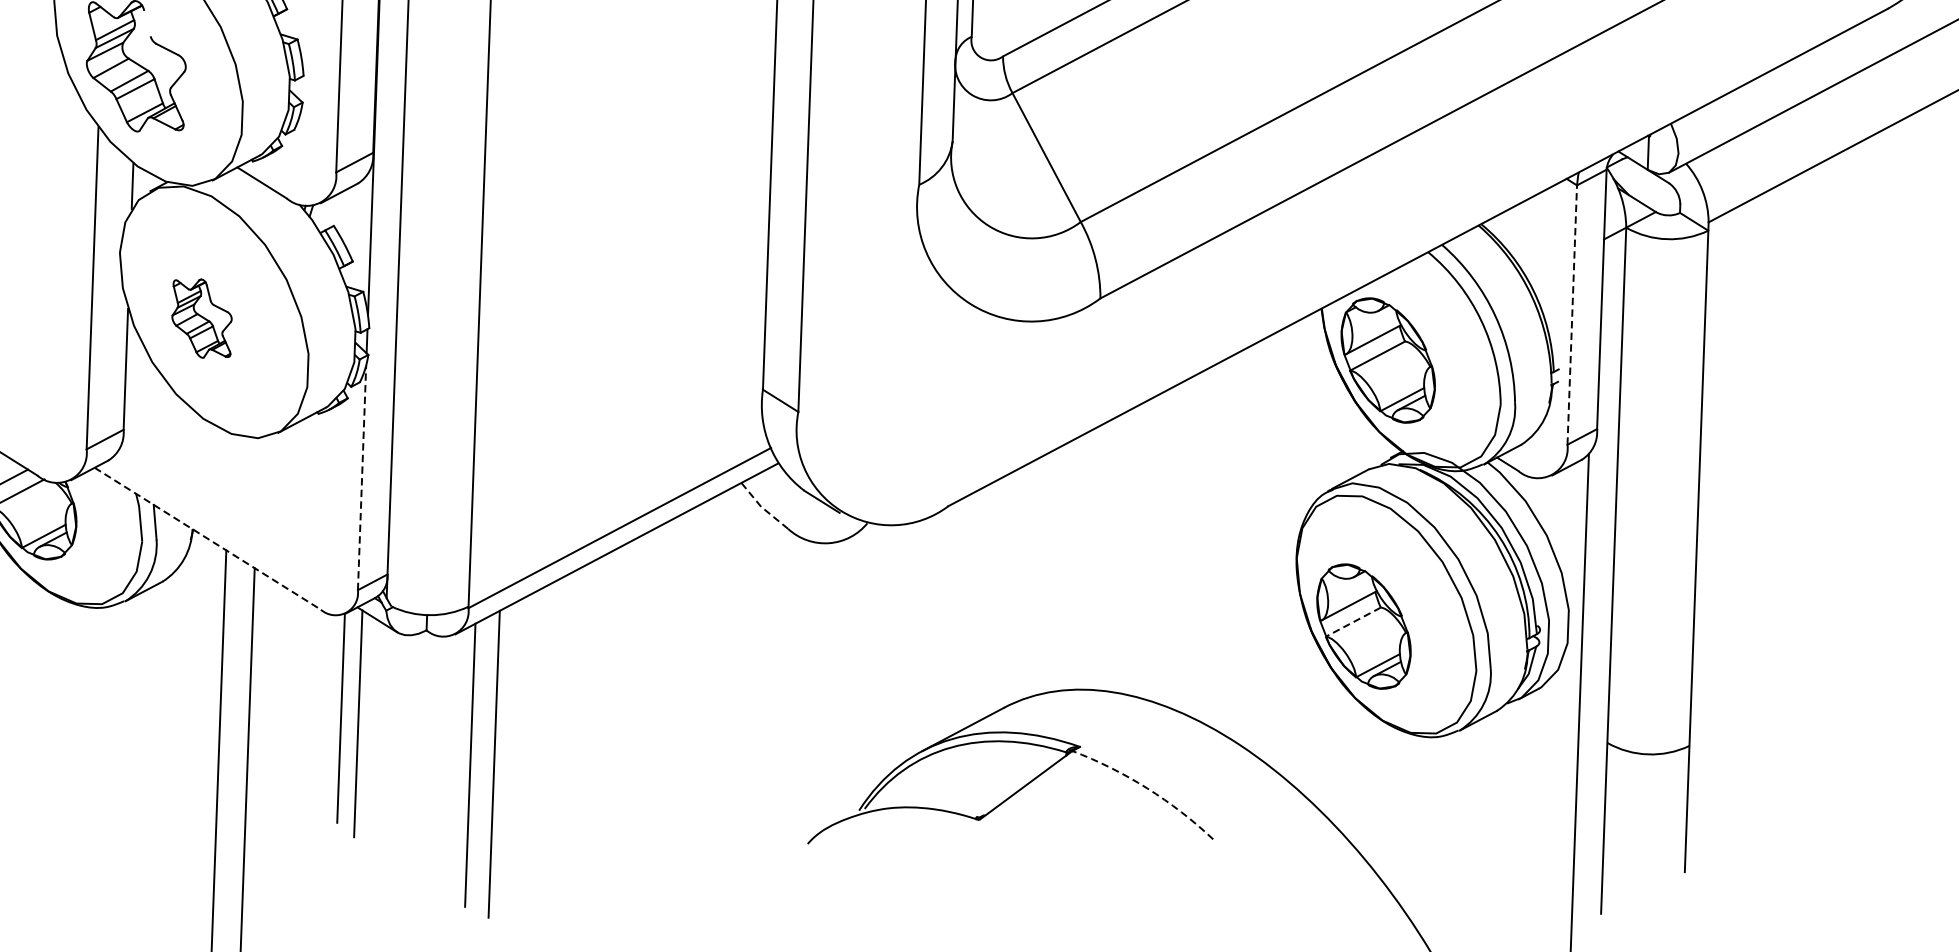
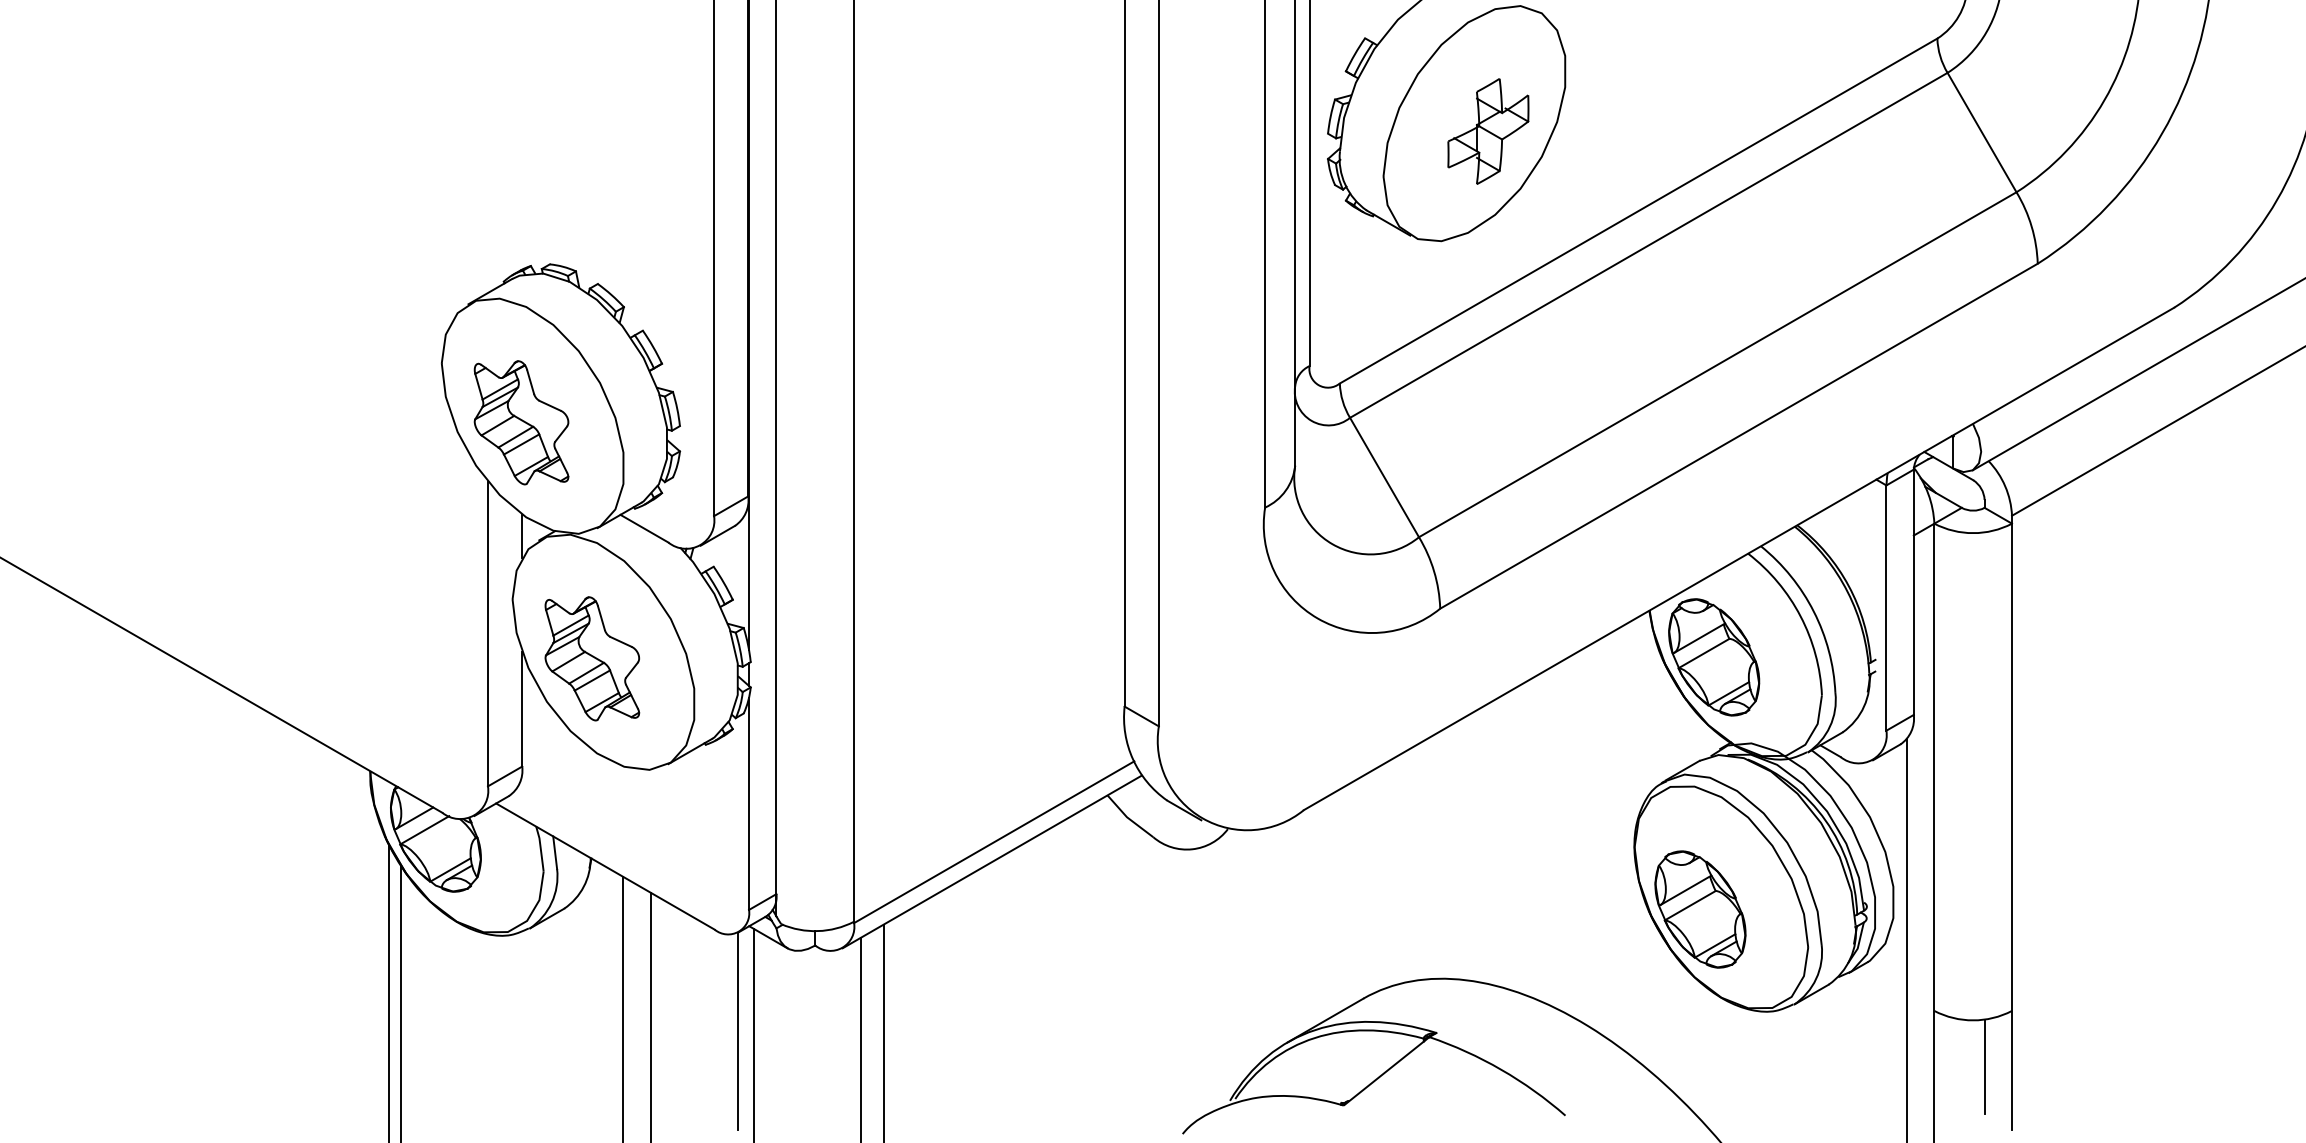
line: (147, 23) -> (530, 382), added
line: (1572, 315) -> (1886, 608), dashed -> solid
part: (202, 318) -> (592, 658), size x1.67
line: (362, 477) -> (749, 803), dashed -> solid
line: (761, 507) -> (1127, 817), dashed -> solid
line: (207, 538) -> (605, 866), dashed -> solid
line: (1352, 621) -> (1689, 905), dashed -> solid
arc: (1147, 788) -> (1501, 1069), dashed -> solid
line: (1658, 803) -> (1984, 1066), added

